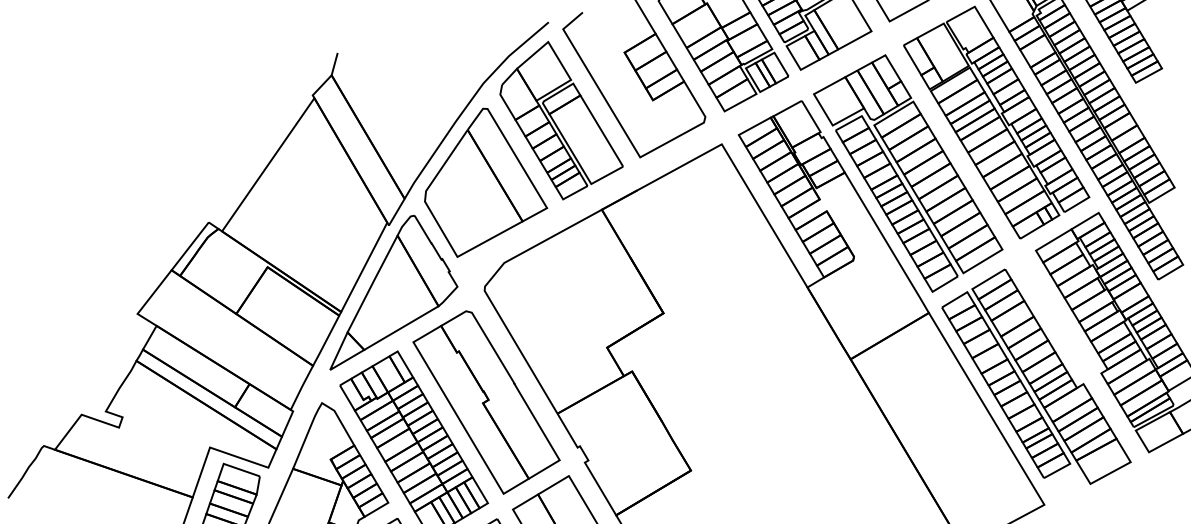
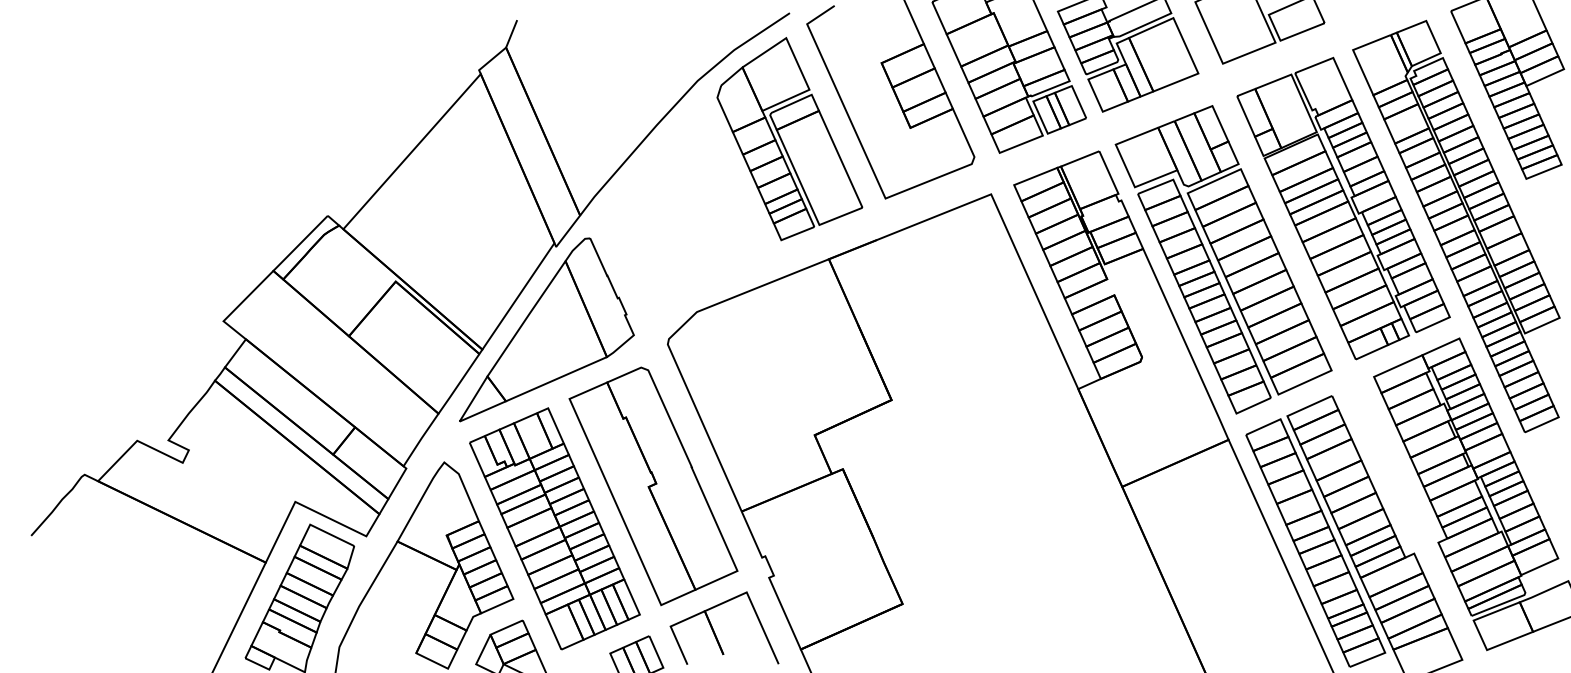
part: (483, 181) -> (682, 205), removed

